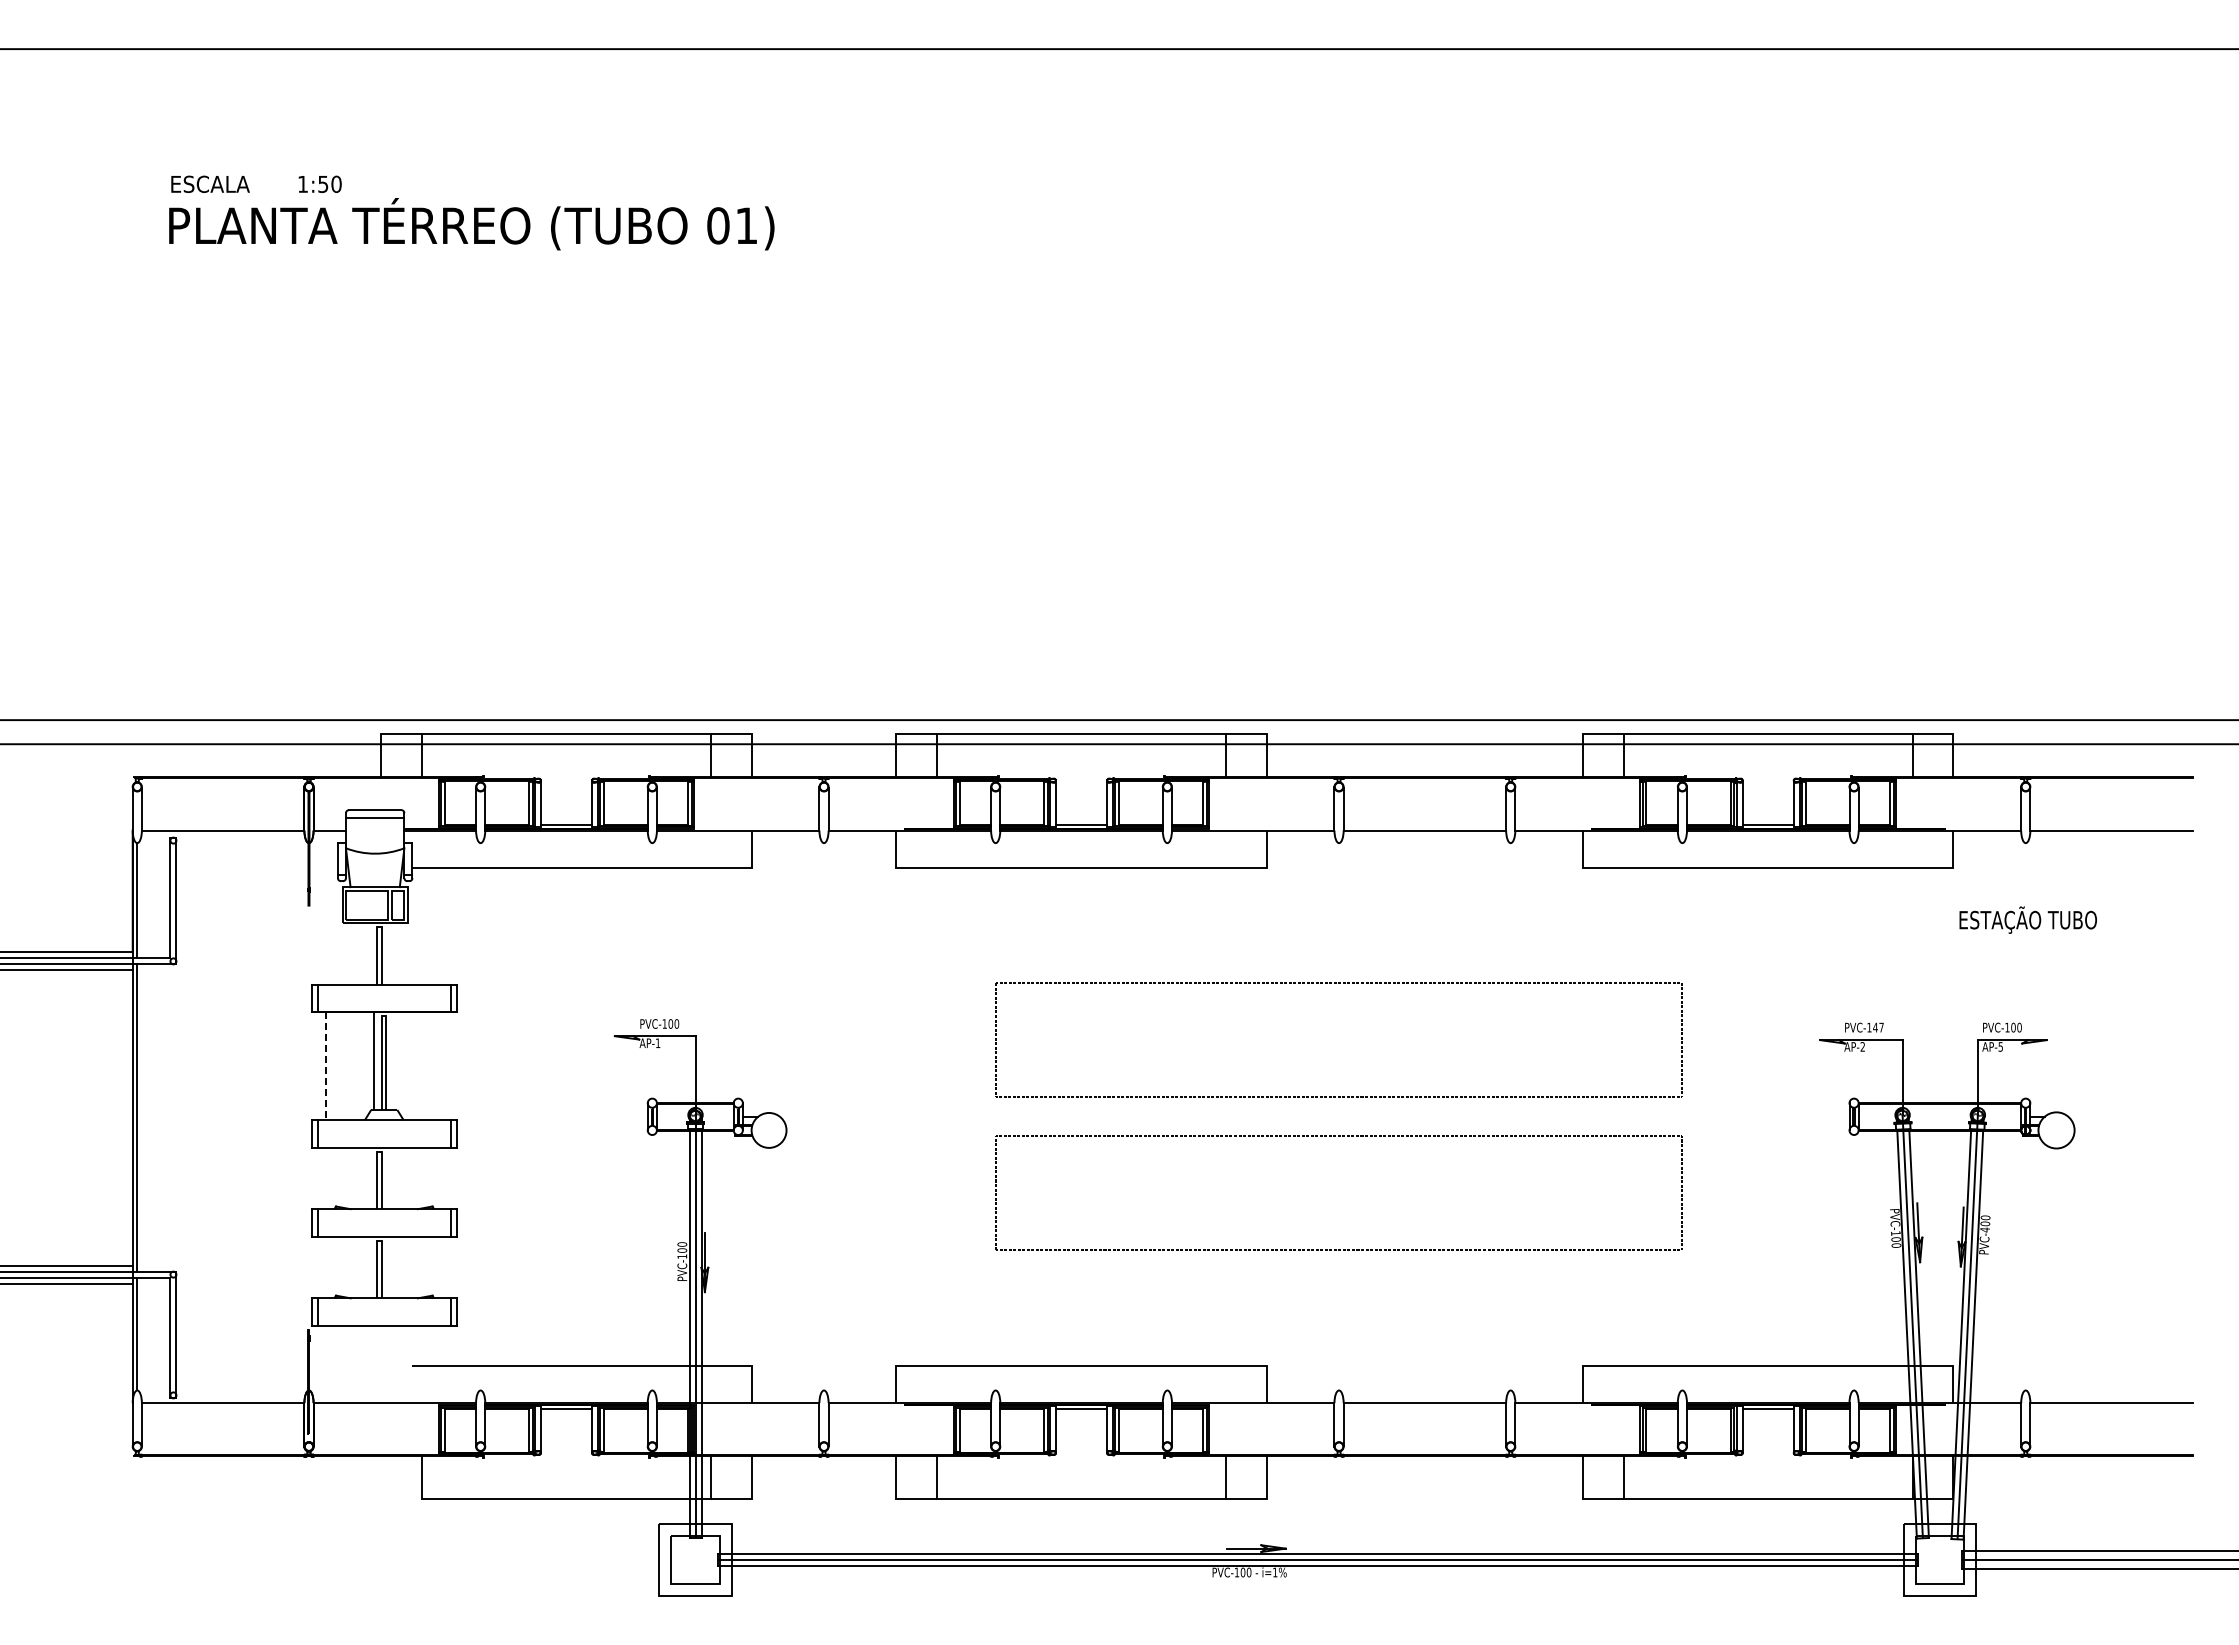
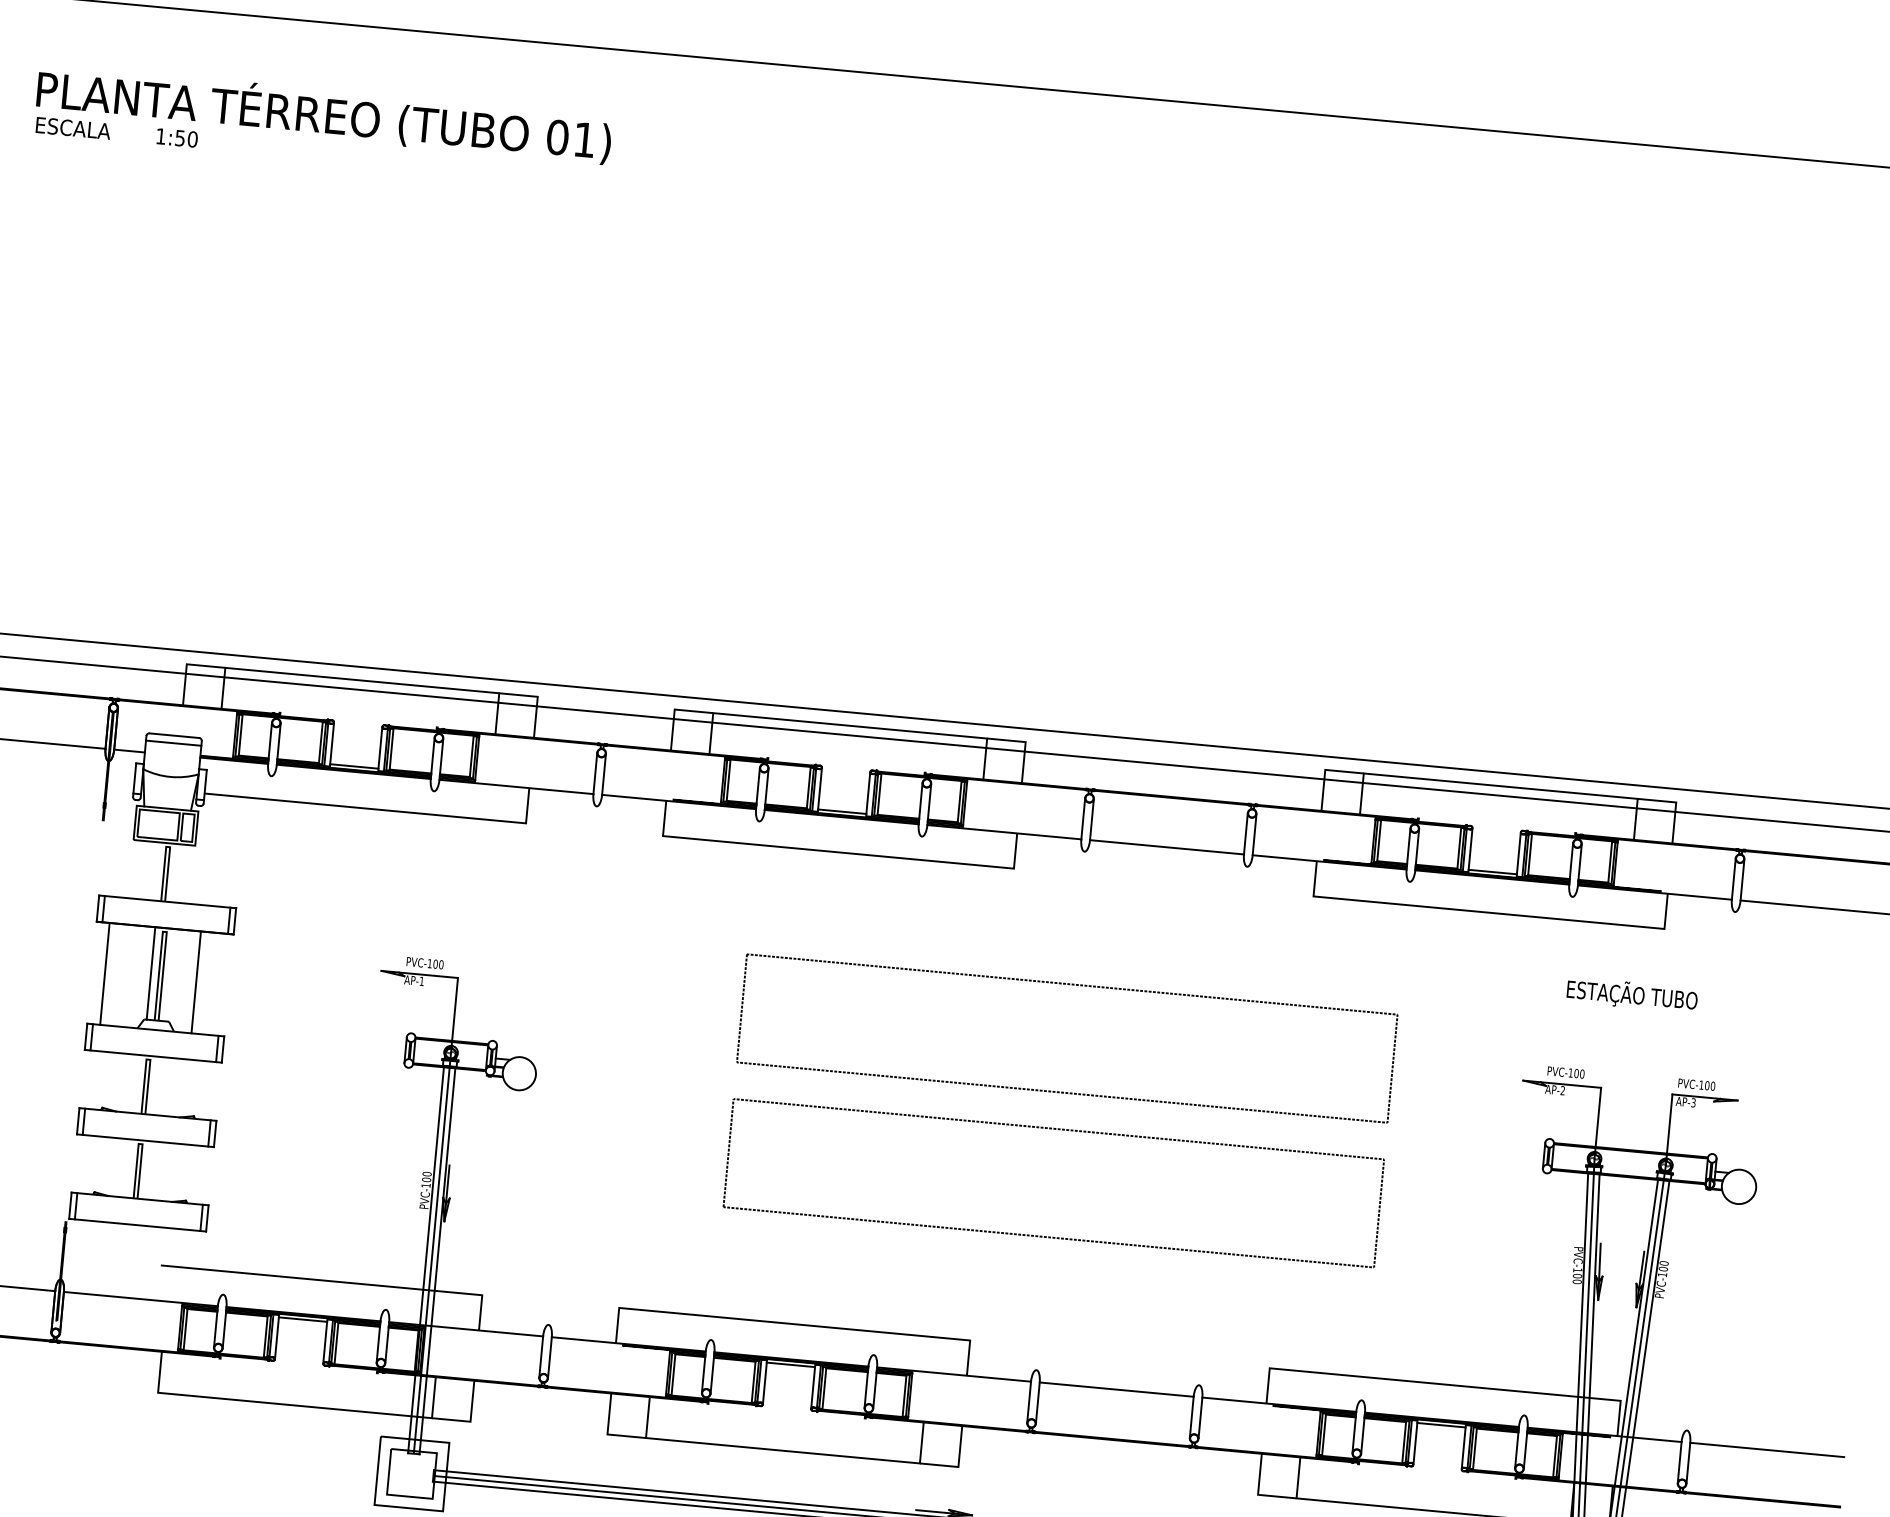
text: (471, 224) -> (324, 114), moved
text: (2027, 919) -> (1631, 994), moved
text: (1878, 1027) -> (1579, 1073), PVC-147 -> PVC-100
text: (2000, 1046) -> (1693, 1102), AP-5 -> AP-3
line: (325, 1066) -> (104, 974), dashed -> solid
line: (422, 1066) -> (196, 982), added
text: (1984, 1229) -> (1662, 1274), PVC-400 -> PVC-100

